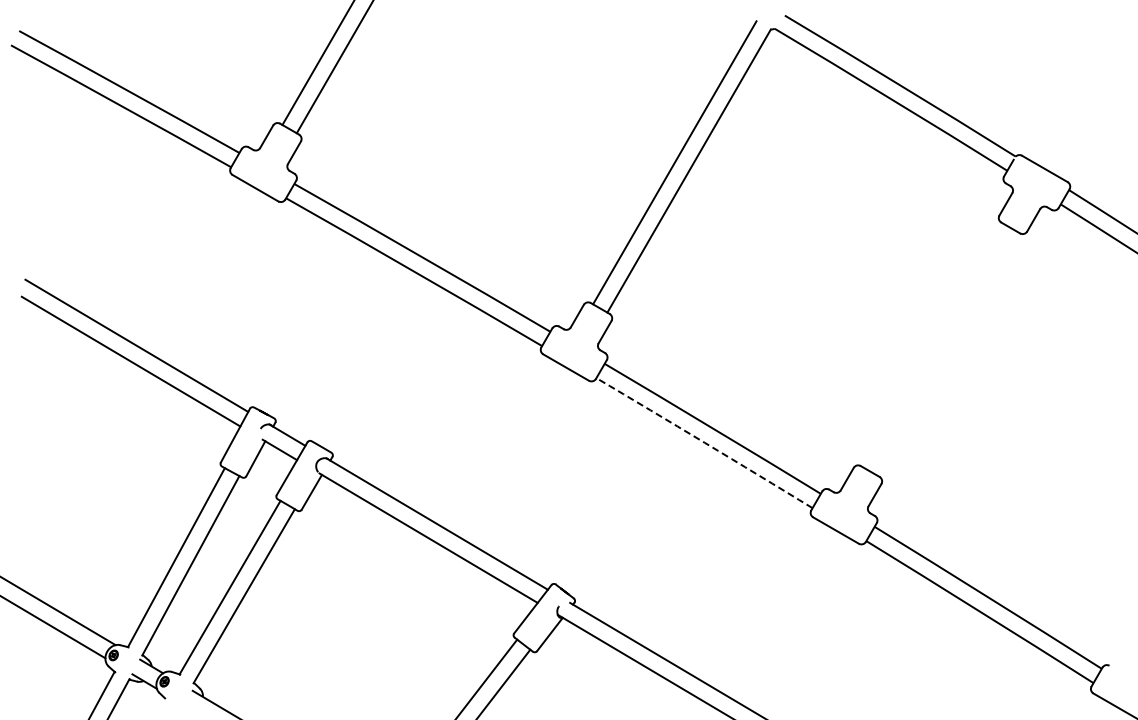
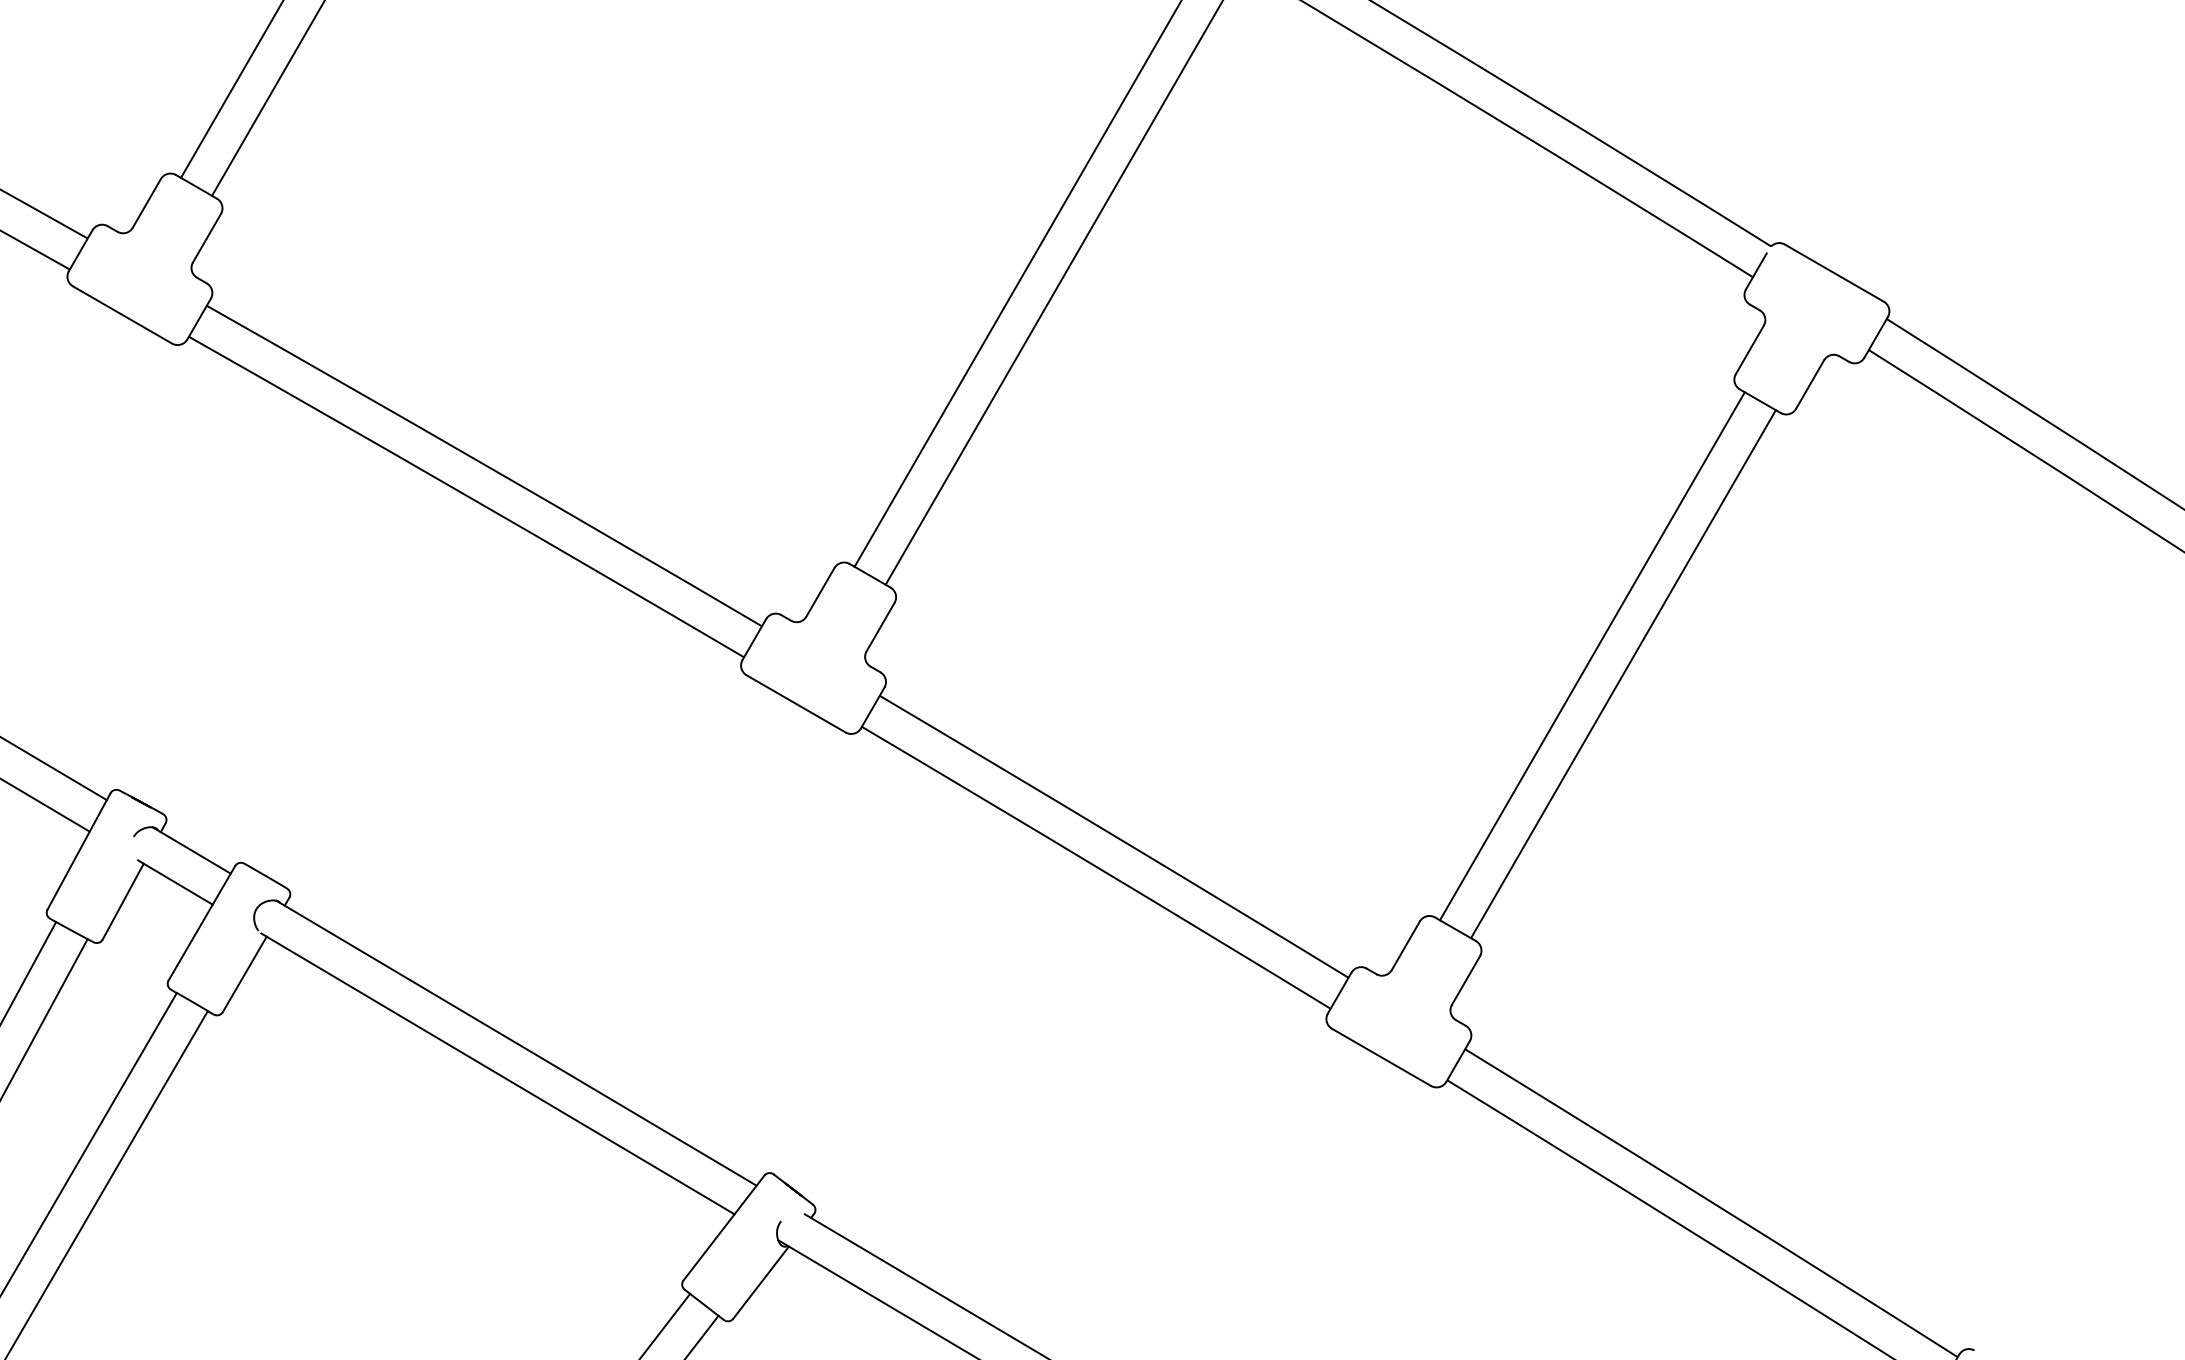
line: (933, 345) -> (1592, 656), added
line: (947, 353) -> (1623, 673), added
arc: (704, 442) -> (1096, 866), dashed -> solid

